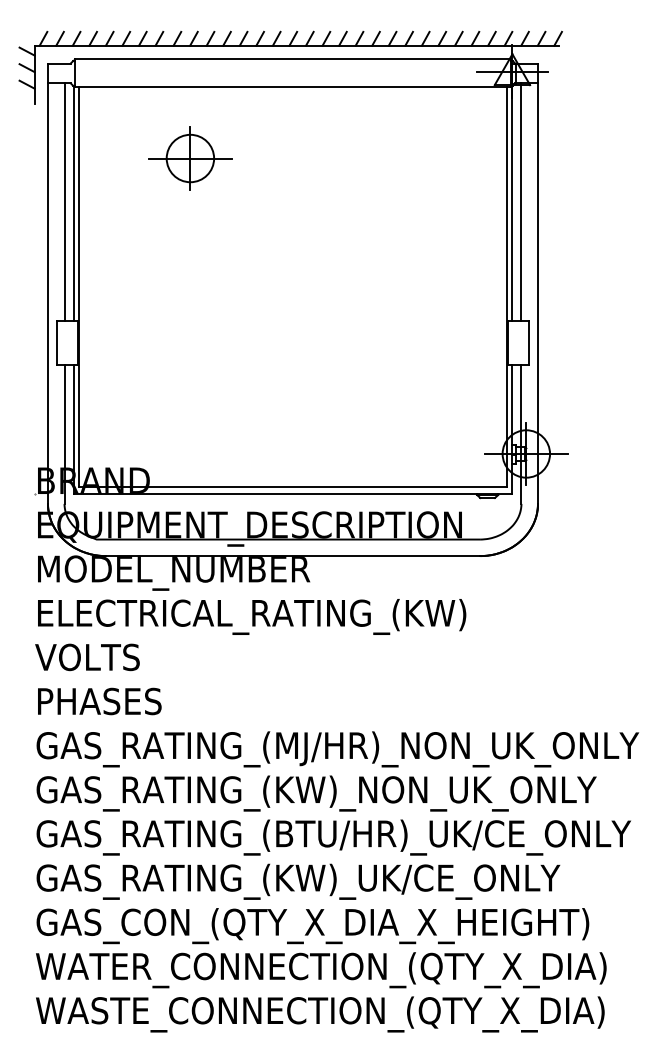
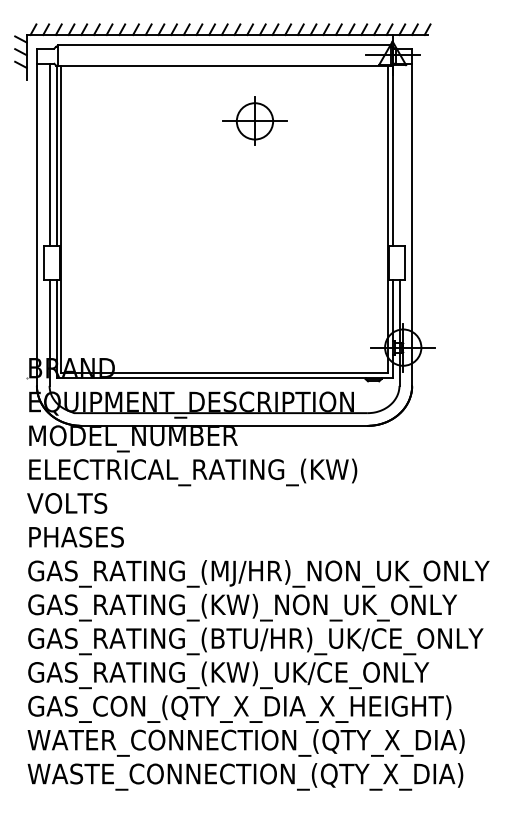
part: (189, 157) -> (254, 120), moved
line: (521, 201) -> (399, 154), removed

